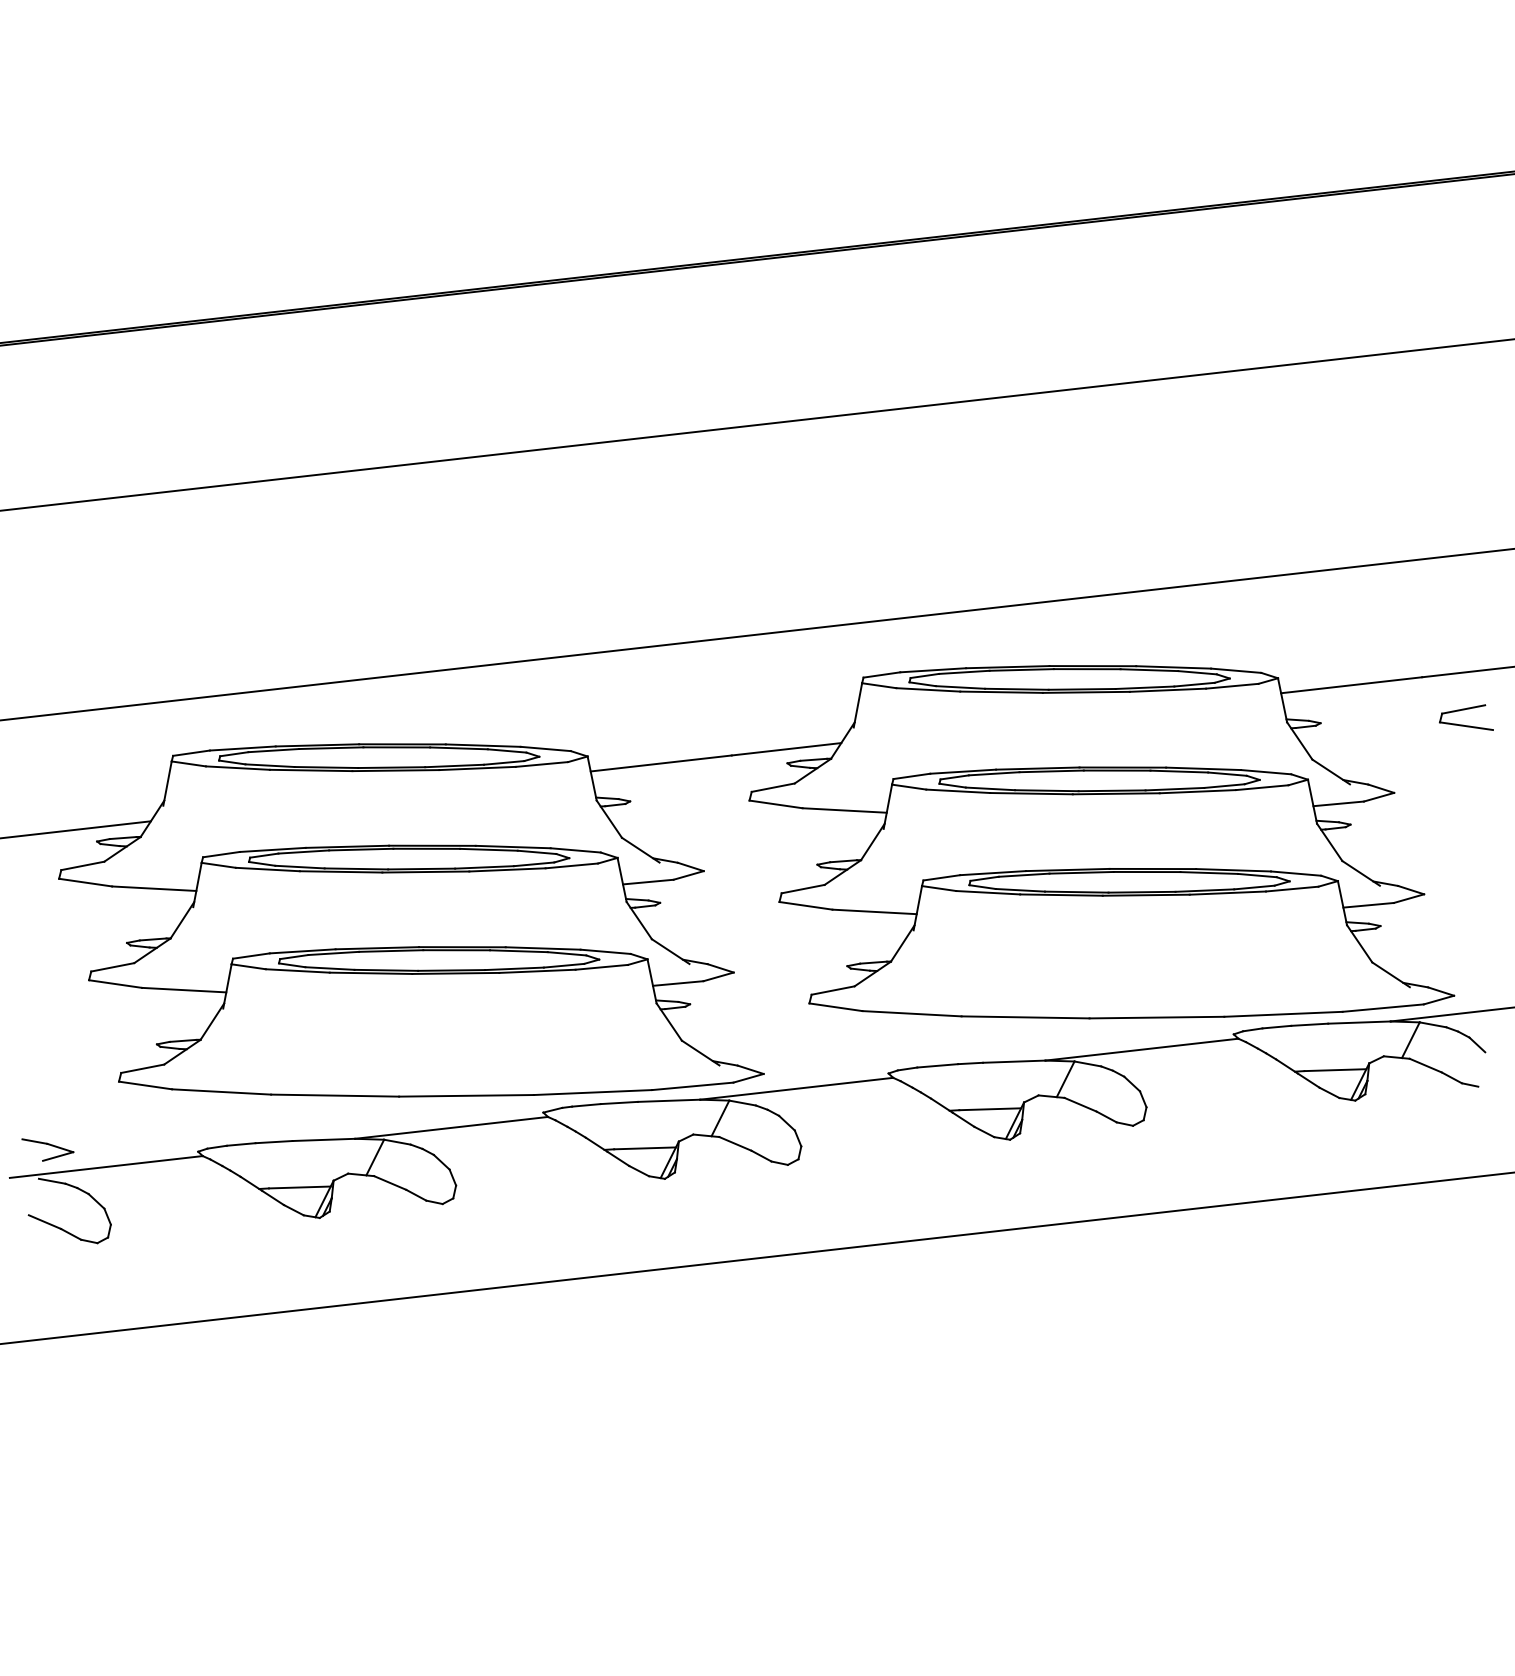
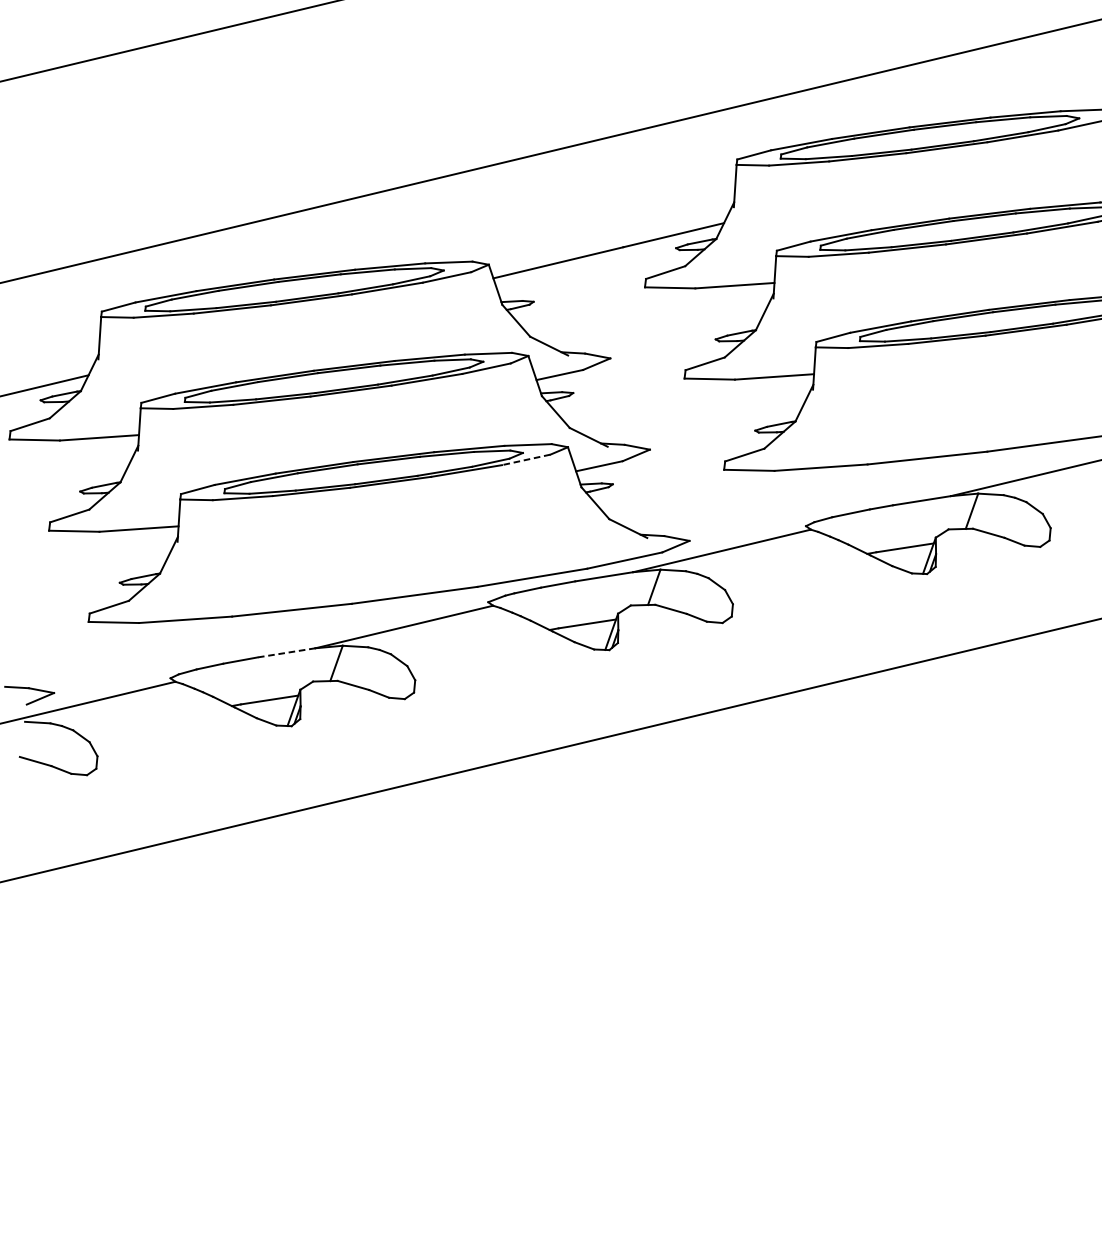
line: (601, 967) -> (525, 460), solid -> dashed
line: (323, 1139) -> (286, 652), solid -> dashed

